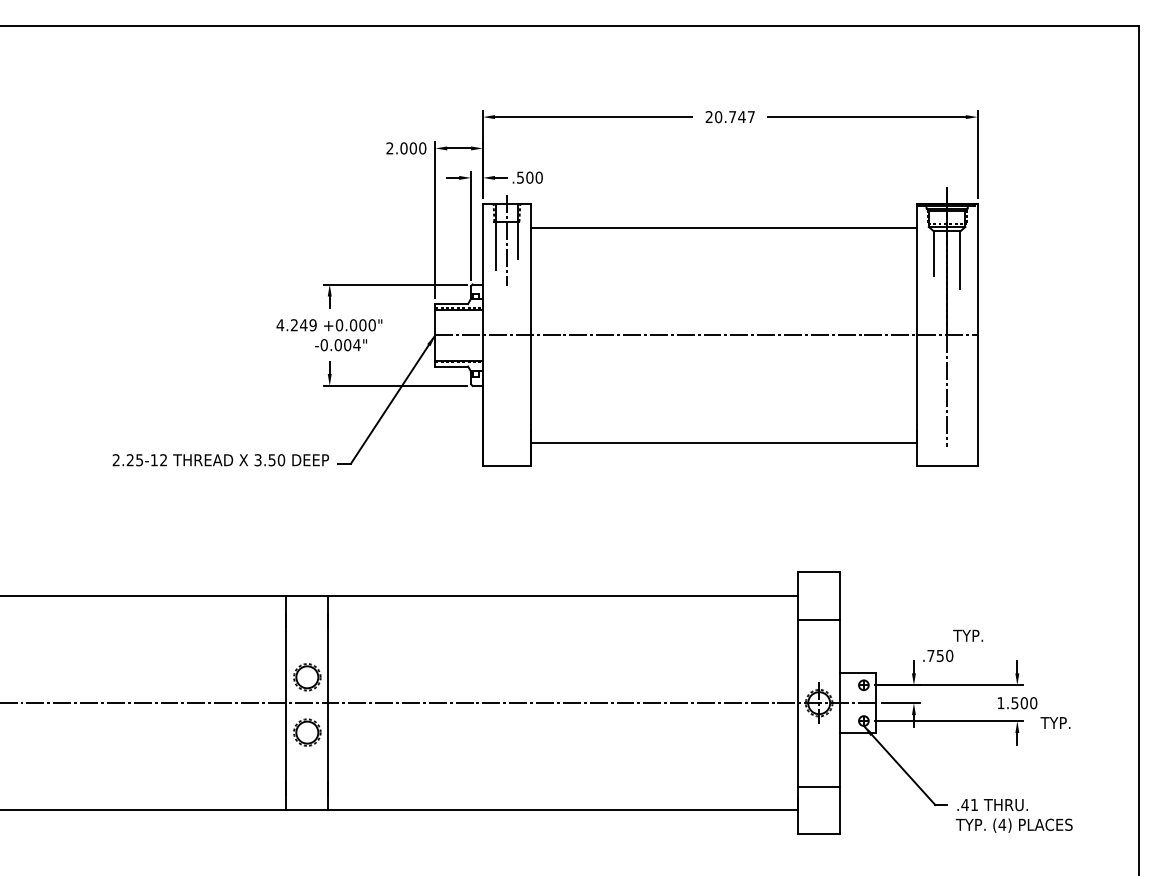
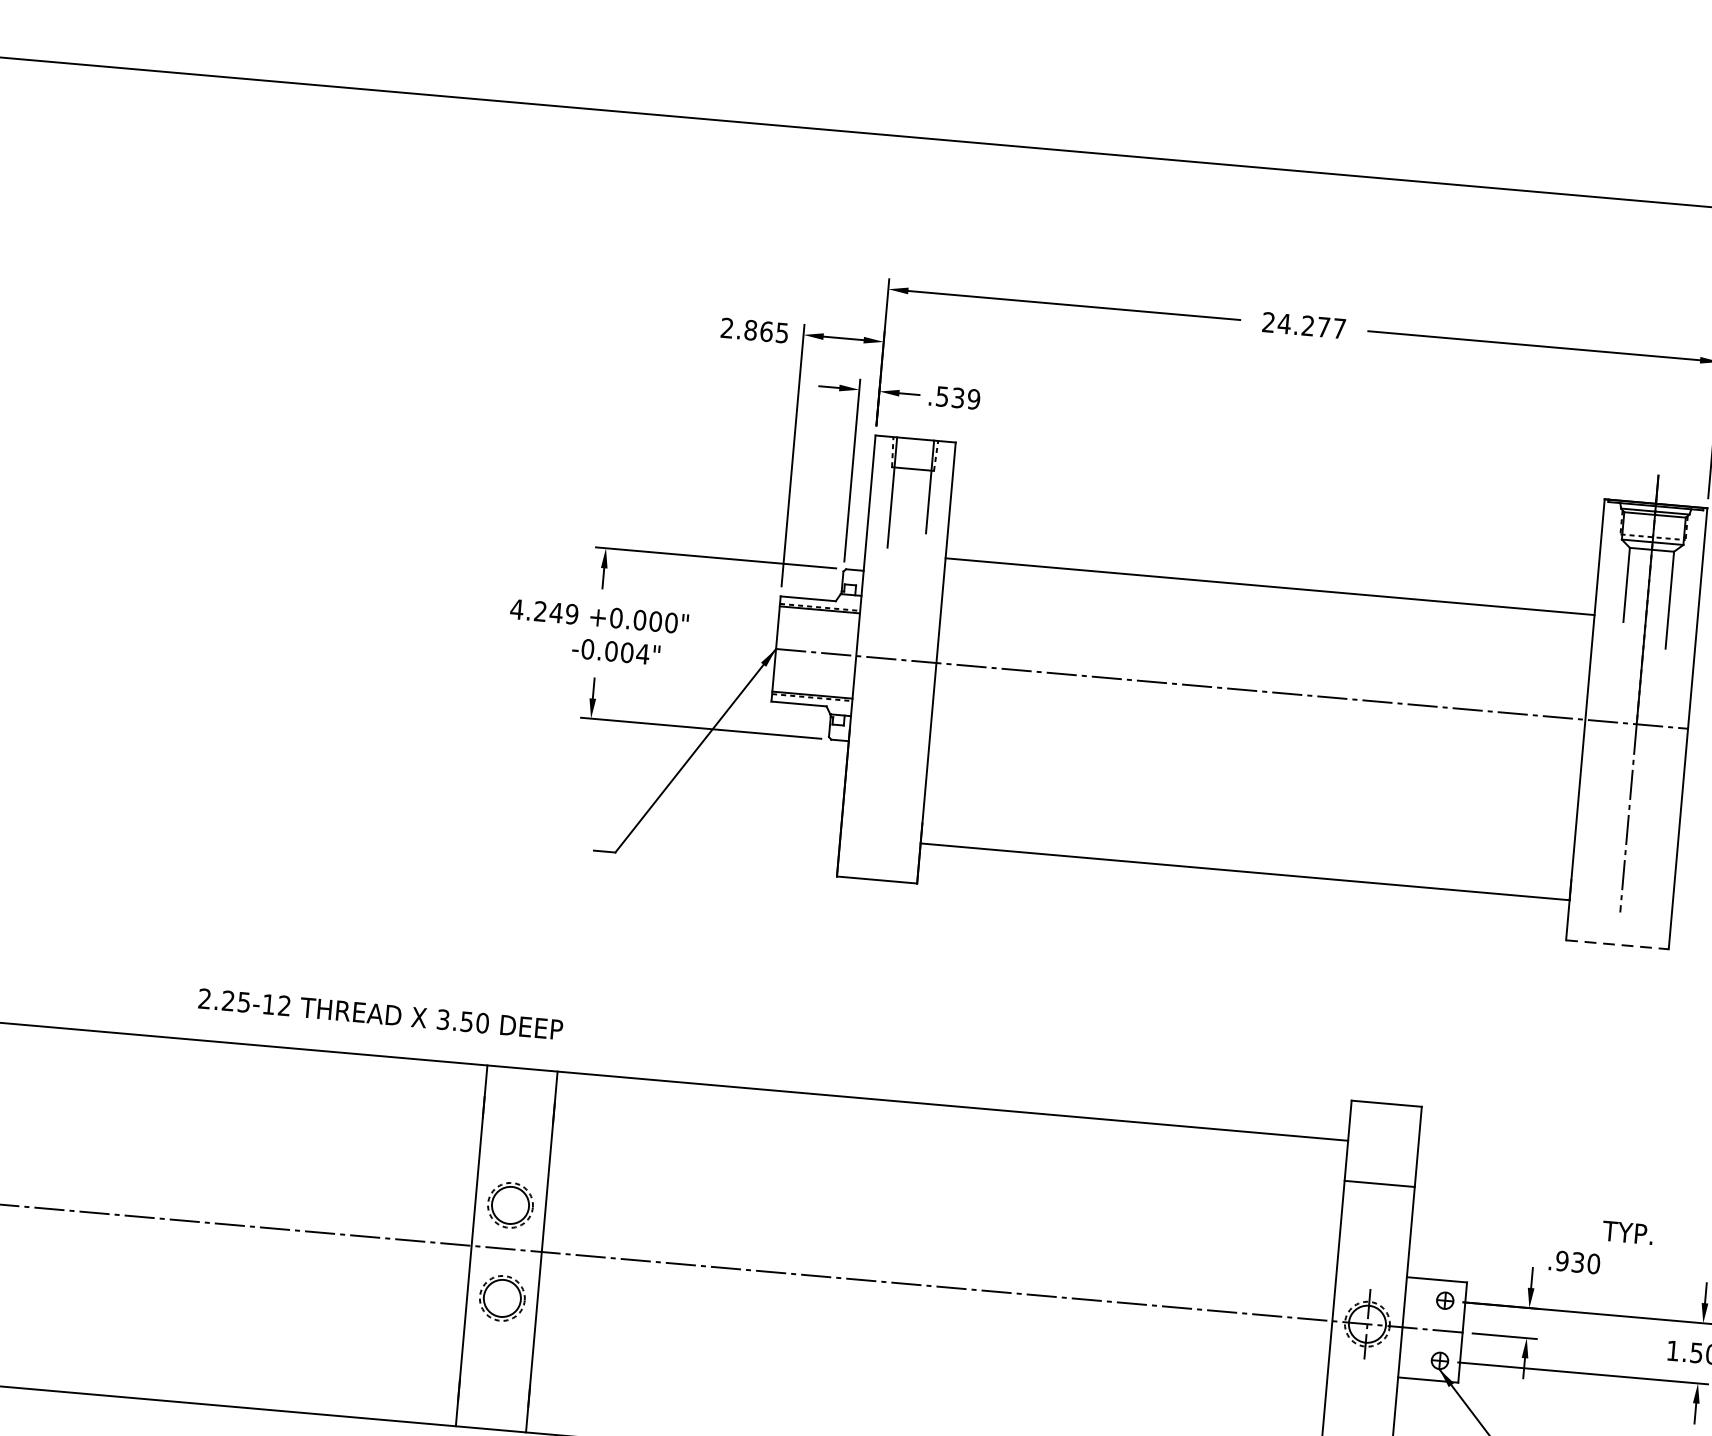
text: (729, 117) -> (1302, 326), 20.747 -> 24.277
text: (413, 148) -> (766, 331), 2.000 -> 2.865
text: (534, 177) -> (966, 398), .500 -> .539
line: (723, 227) -> (1269, 585), moved
line: (506, 240) -> (909, 500), removed
text: (220, 460) -> (380, 1014), moved
line: (947, 466) -> (1618, 945), solid -> dashed
text: (935, 655) -> (1570, 1261), .750 -> .930

